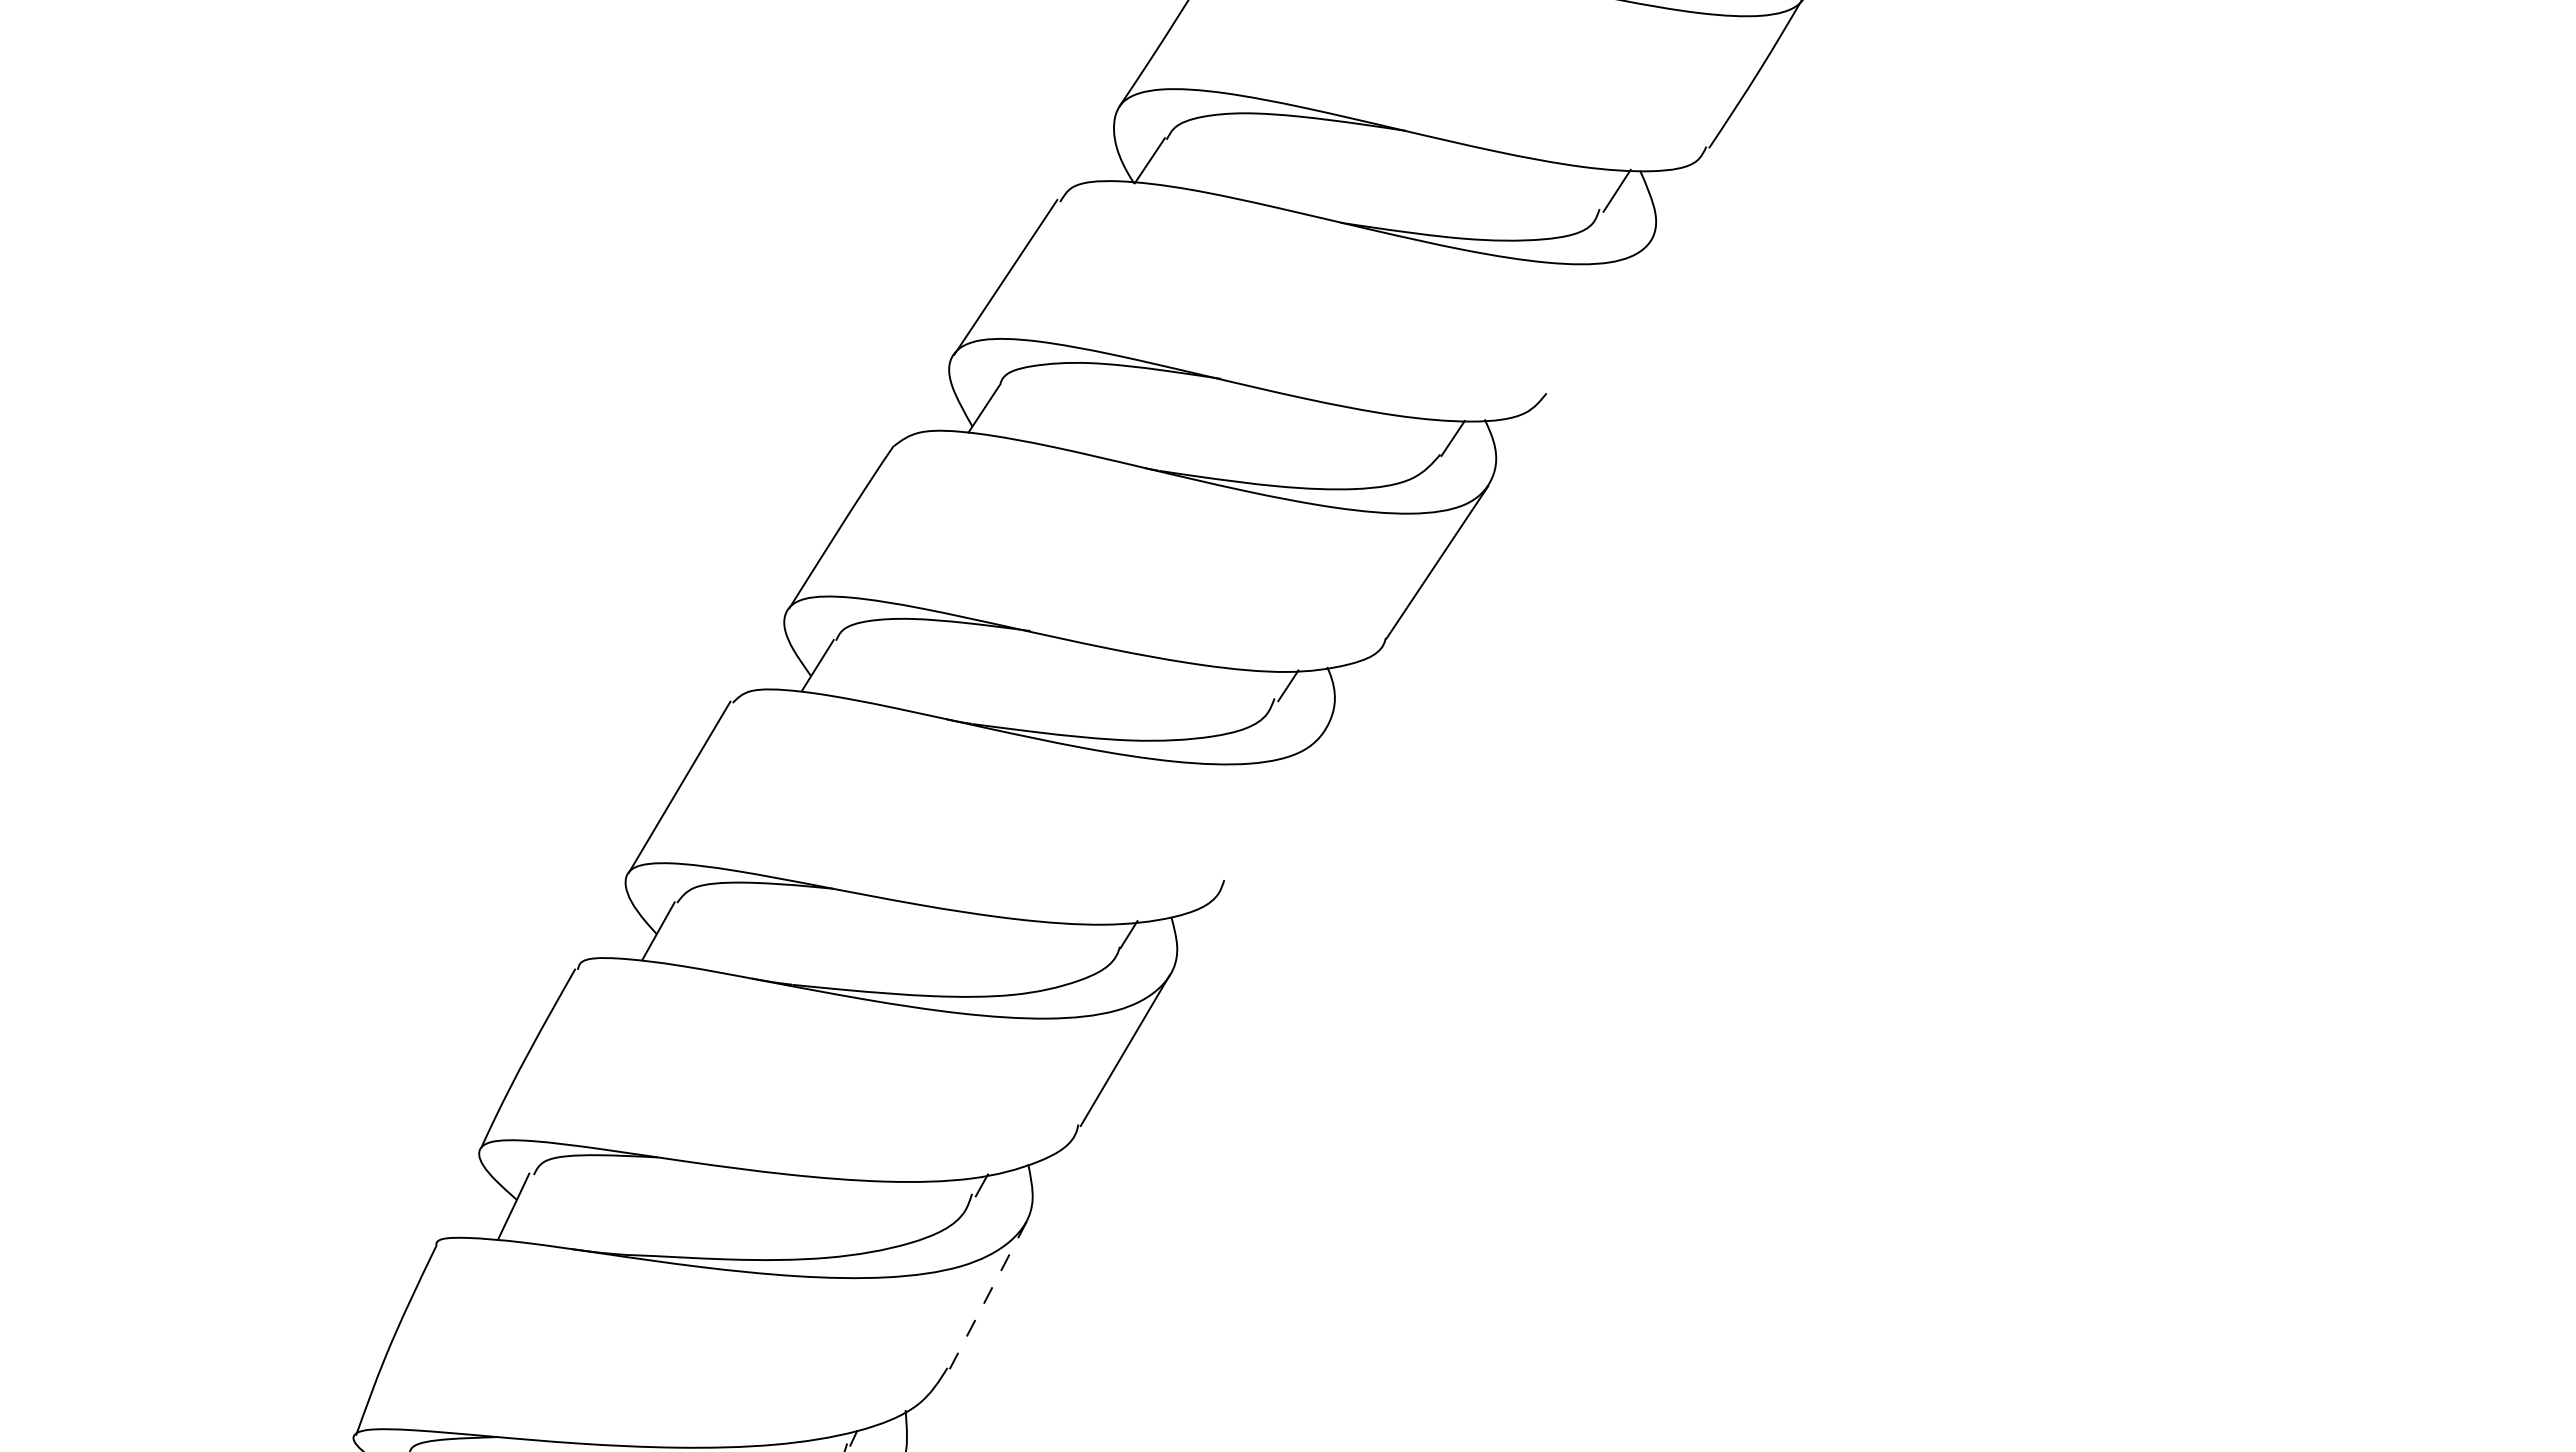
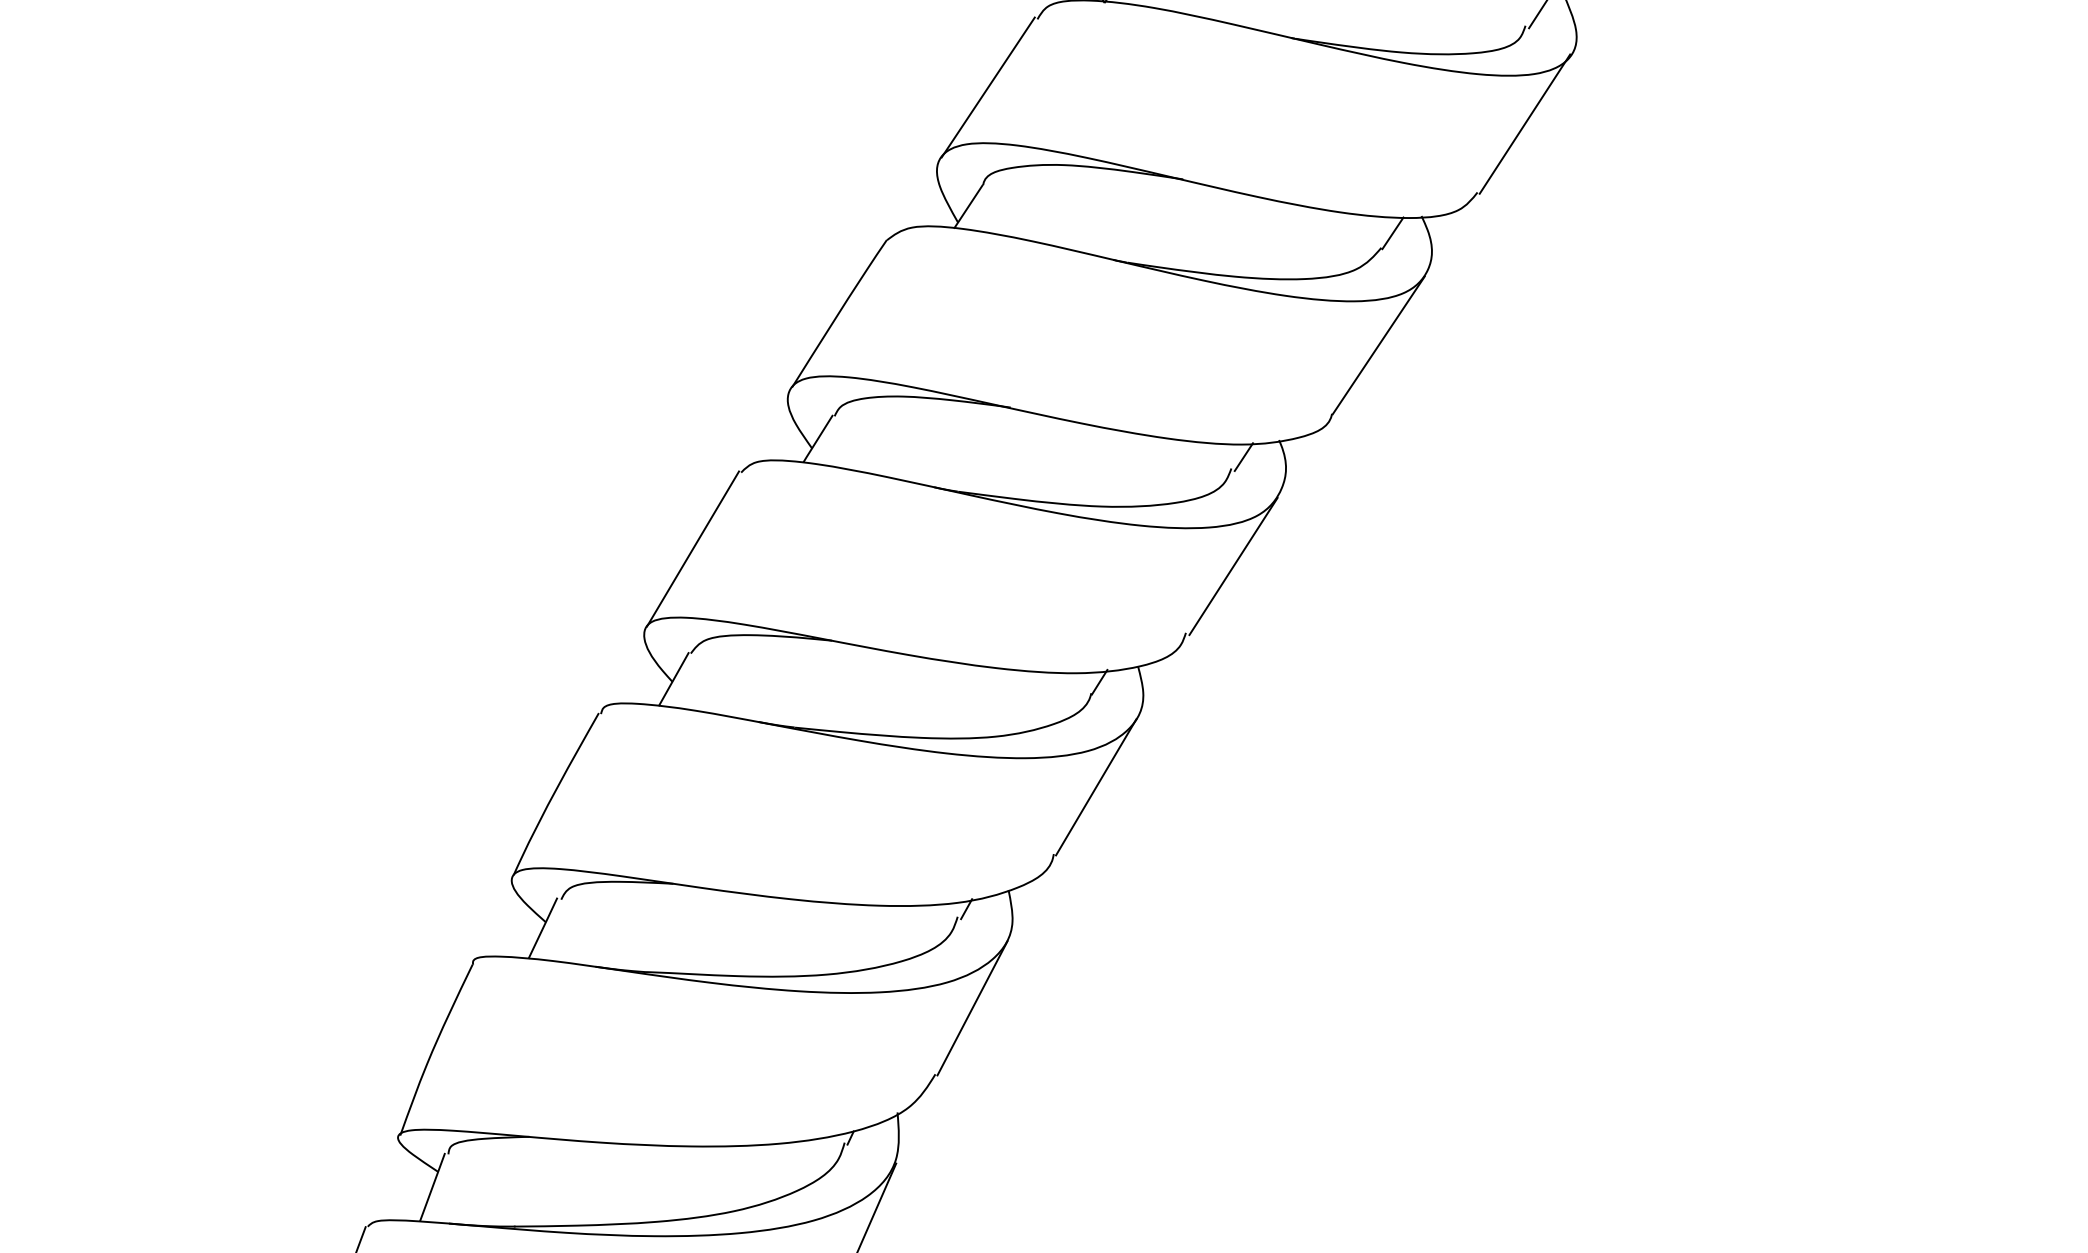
line: (1598, 317) -> (1524, 123), added
line: (1276, 806) -> (1233, 566), added
line: (988, 1295) -> (972, 1008), dashed -> solid

